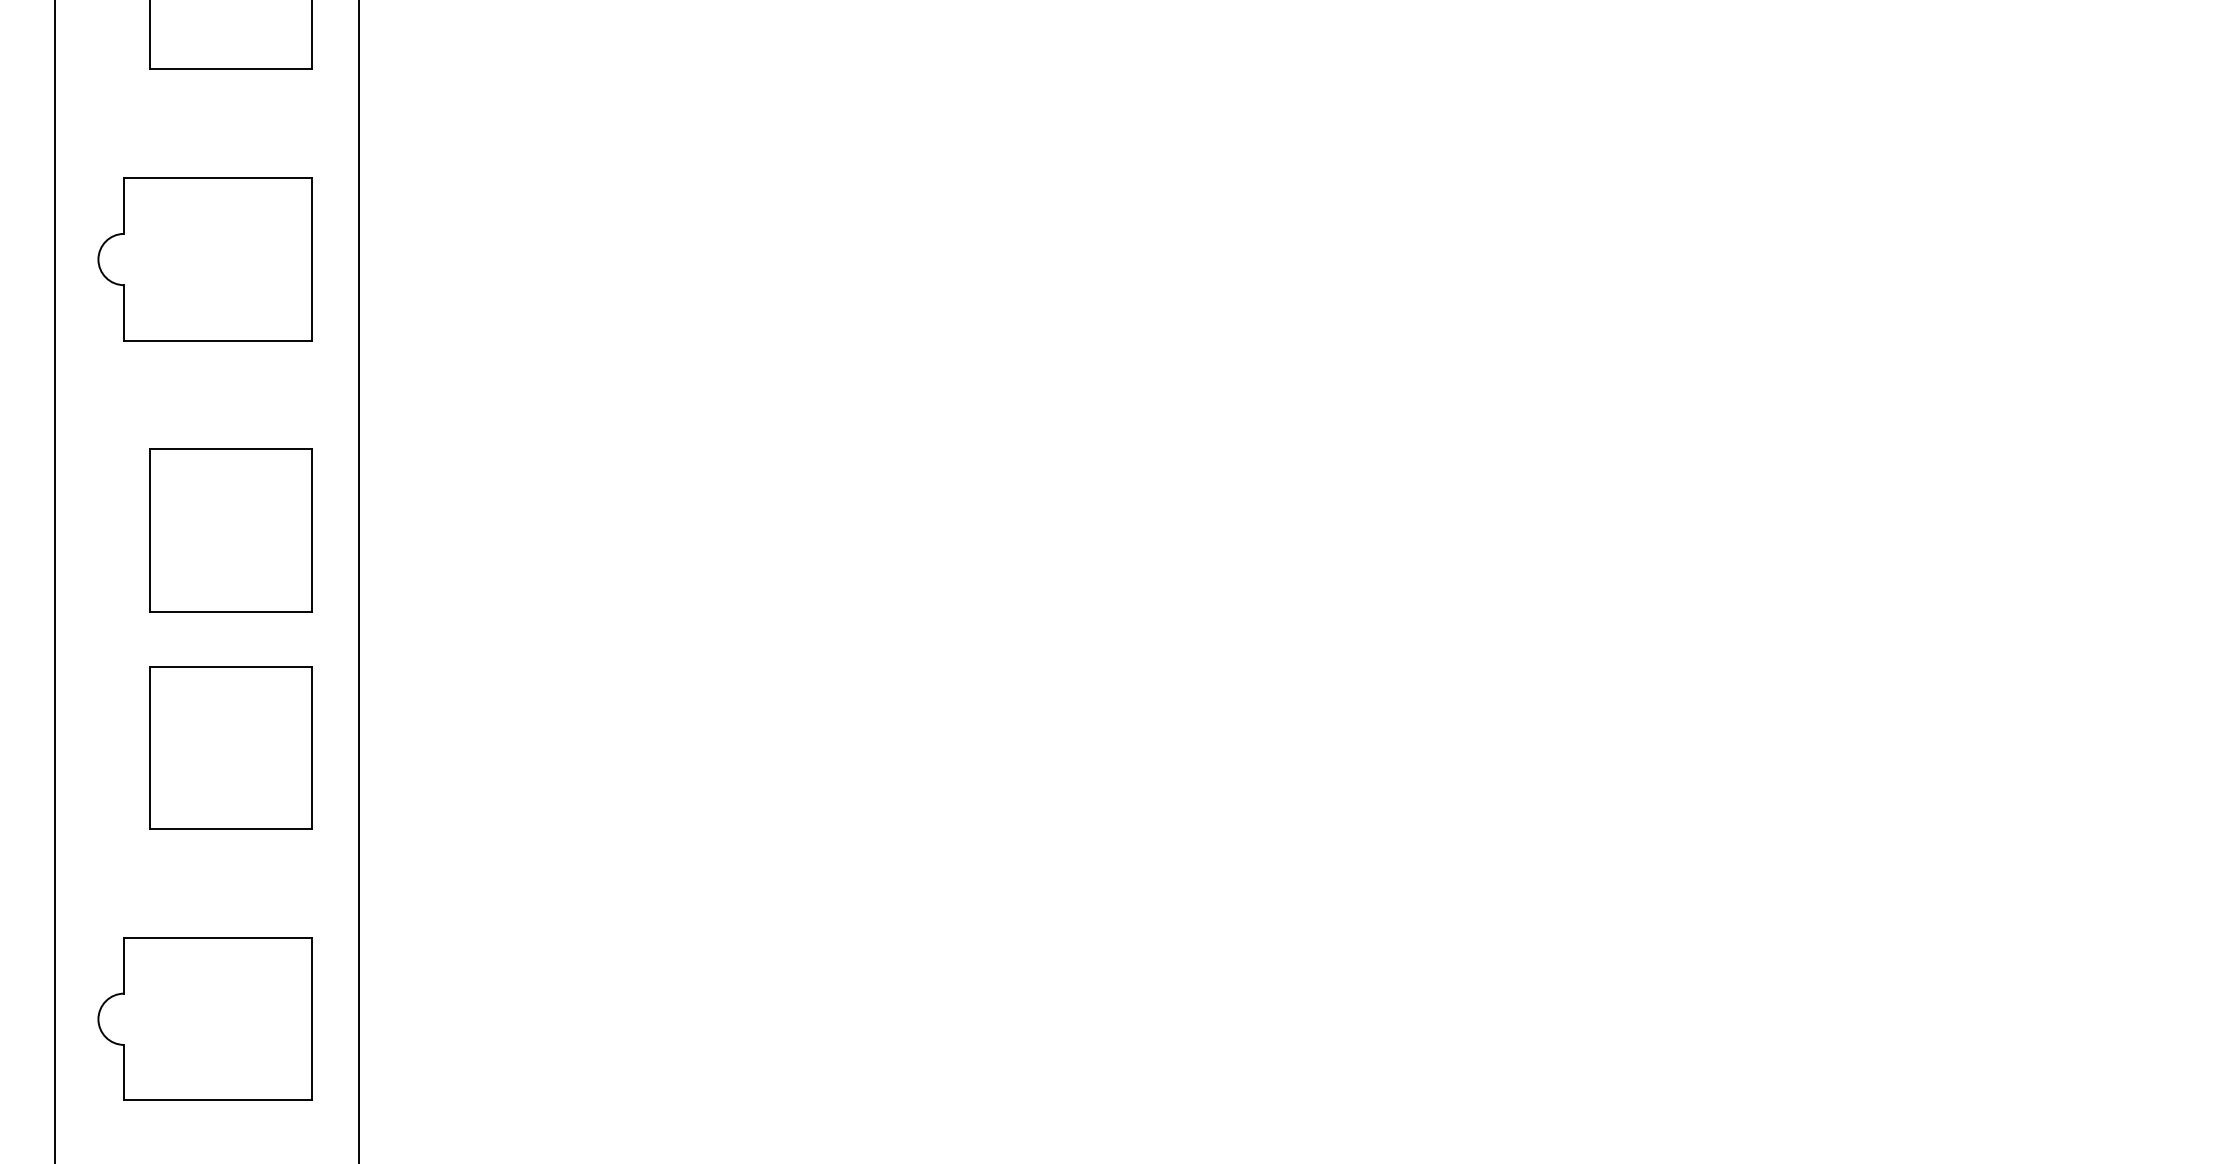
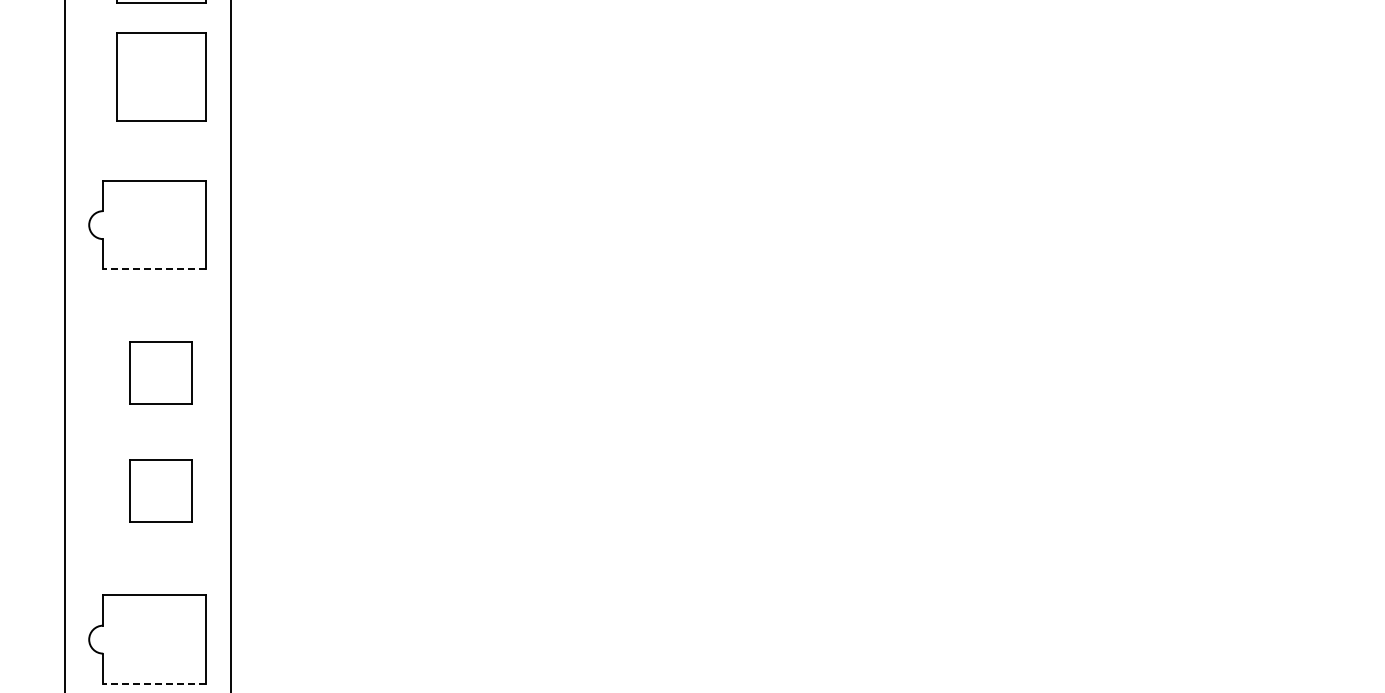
line: (216, 340) -> (153, 269), solid -> dashed
part: (230, 529) -> (161, 372), size x0.7
part: (230, 747) -> (161, 491), size x0.7
line: (216, 1099) -> (153, 683), solid -> dashed

